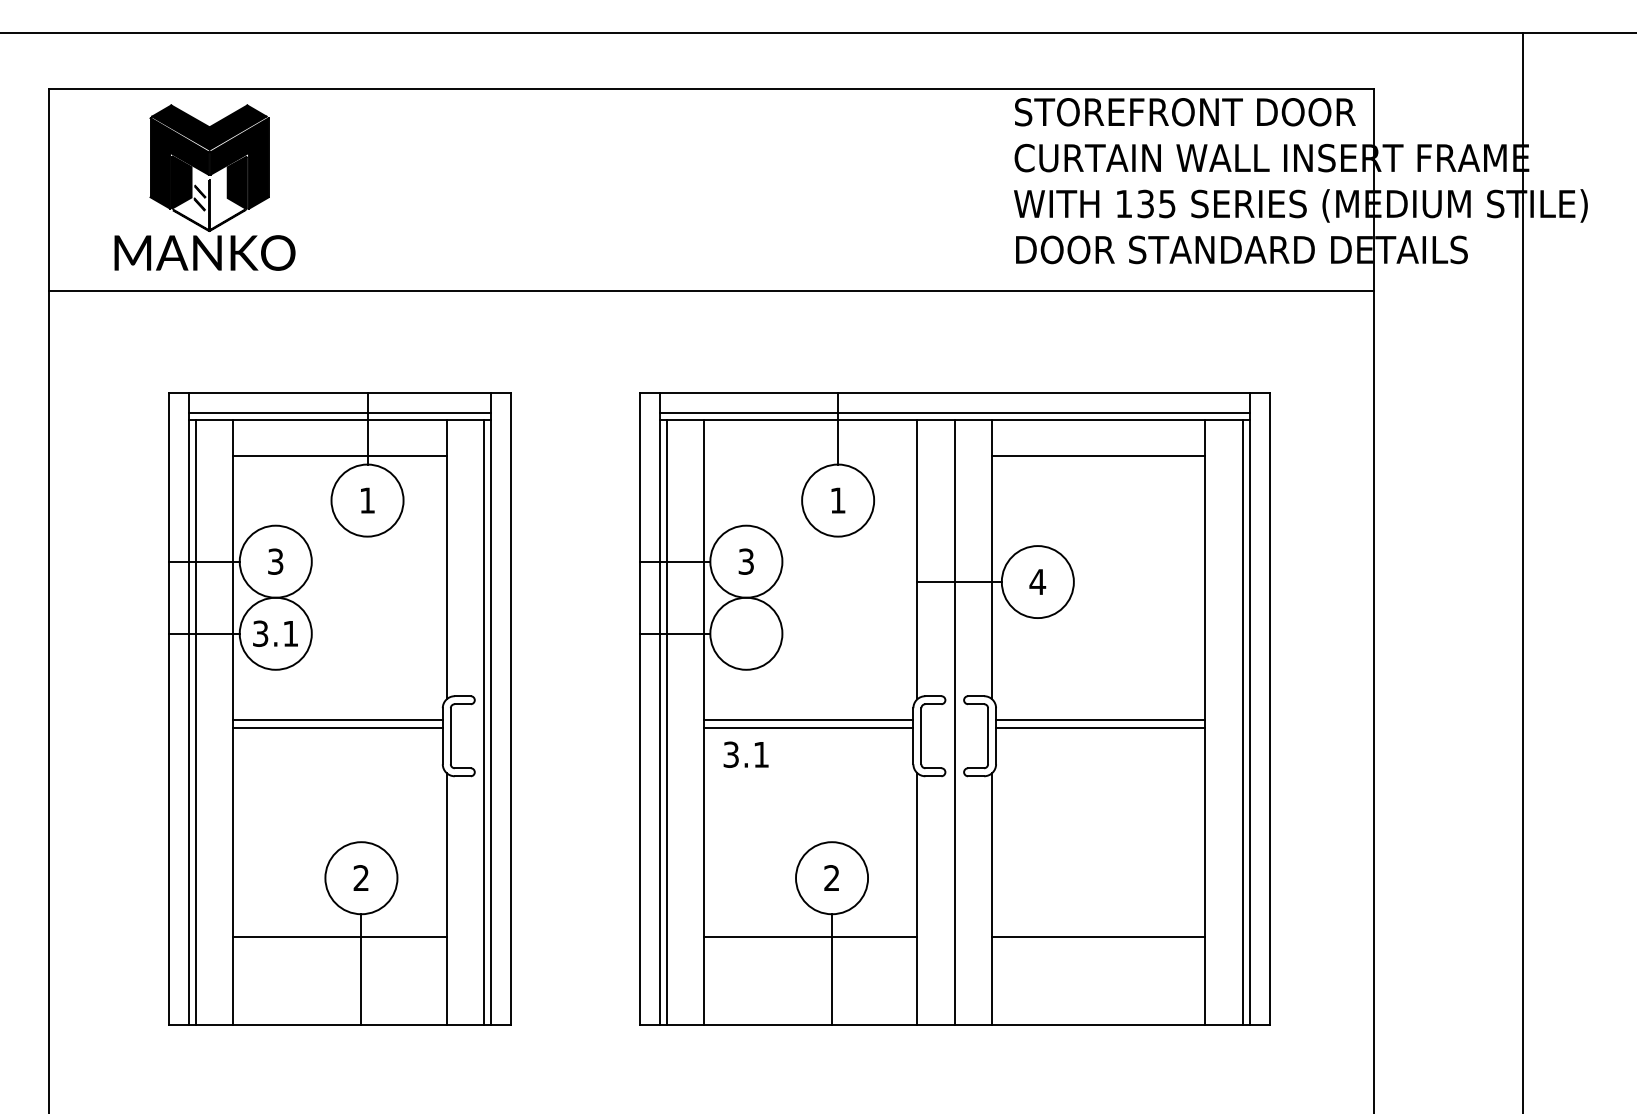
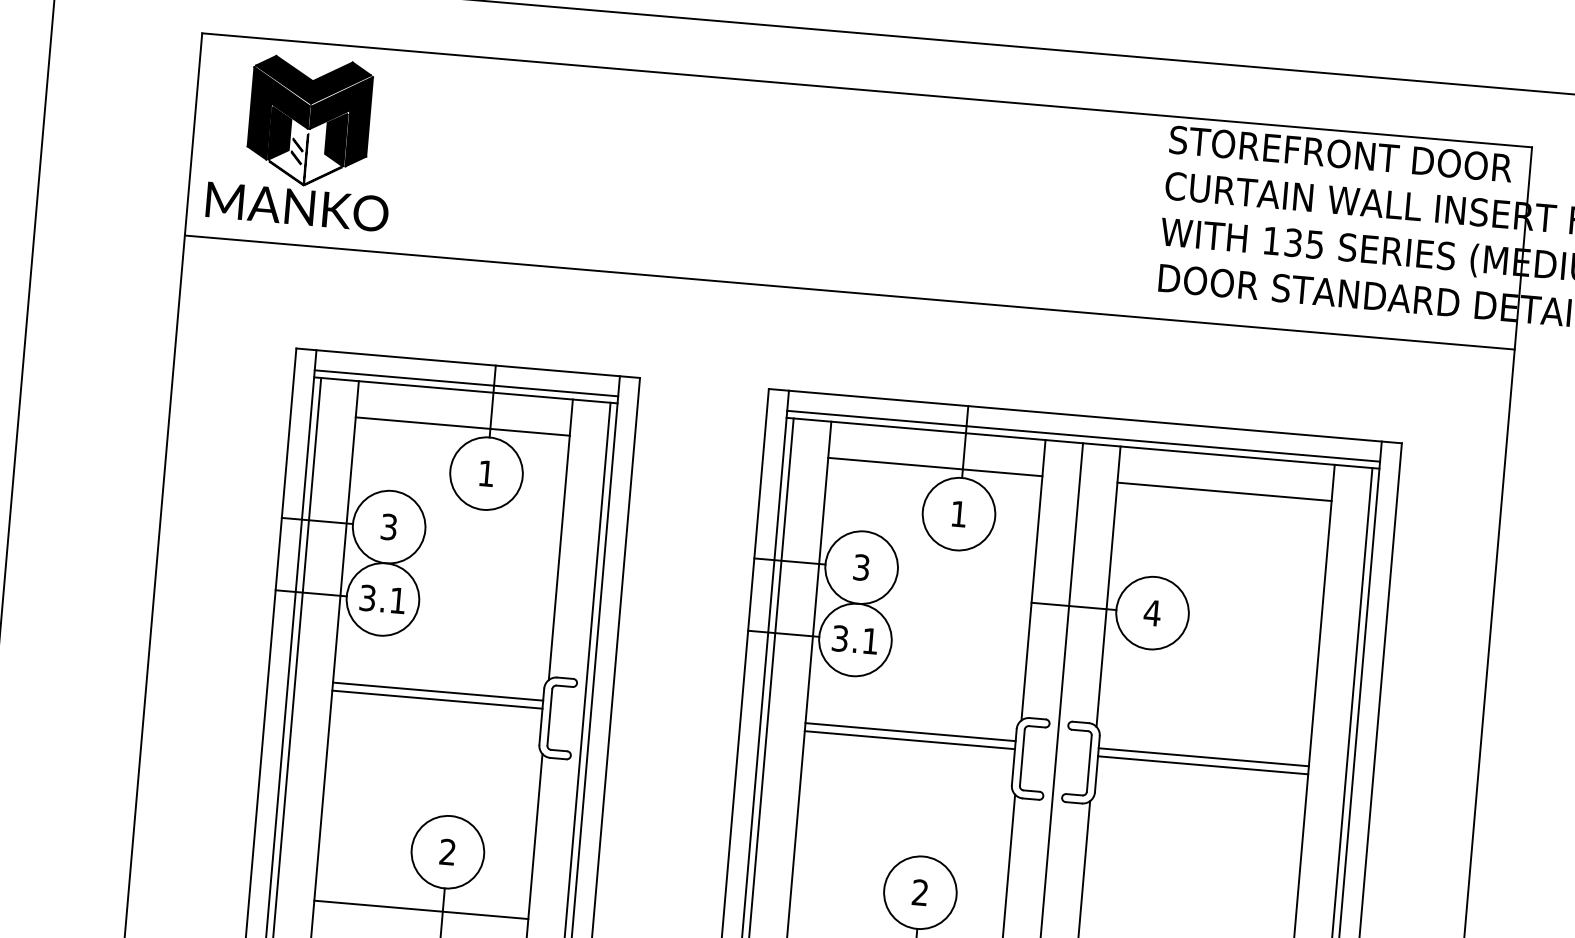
part: (204, 187) -> (302, 141), moved
line: (810, 456) -> (935, 467), added
text: (745, 754) -> (854, 639), moved

